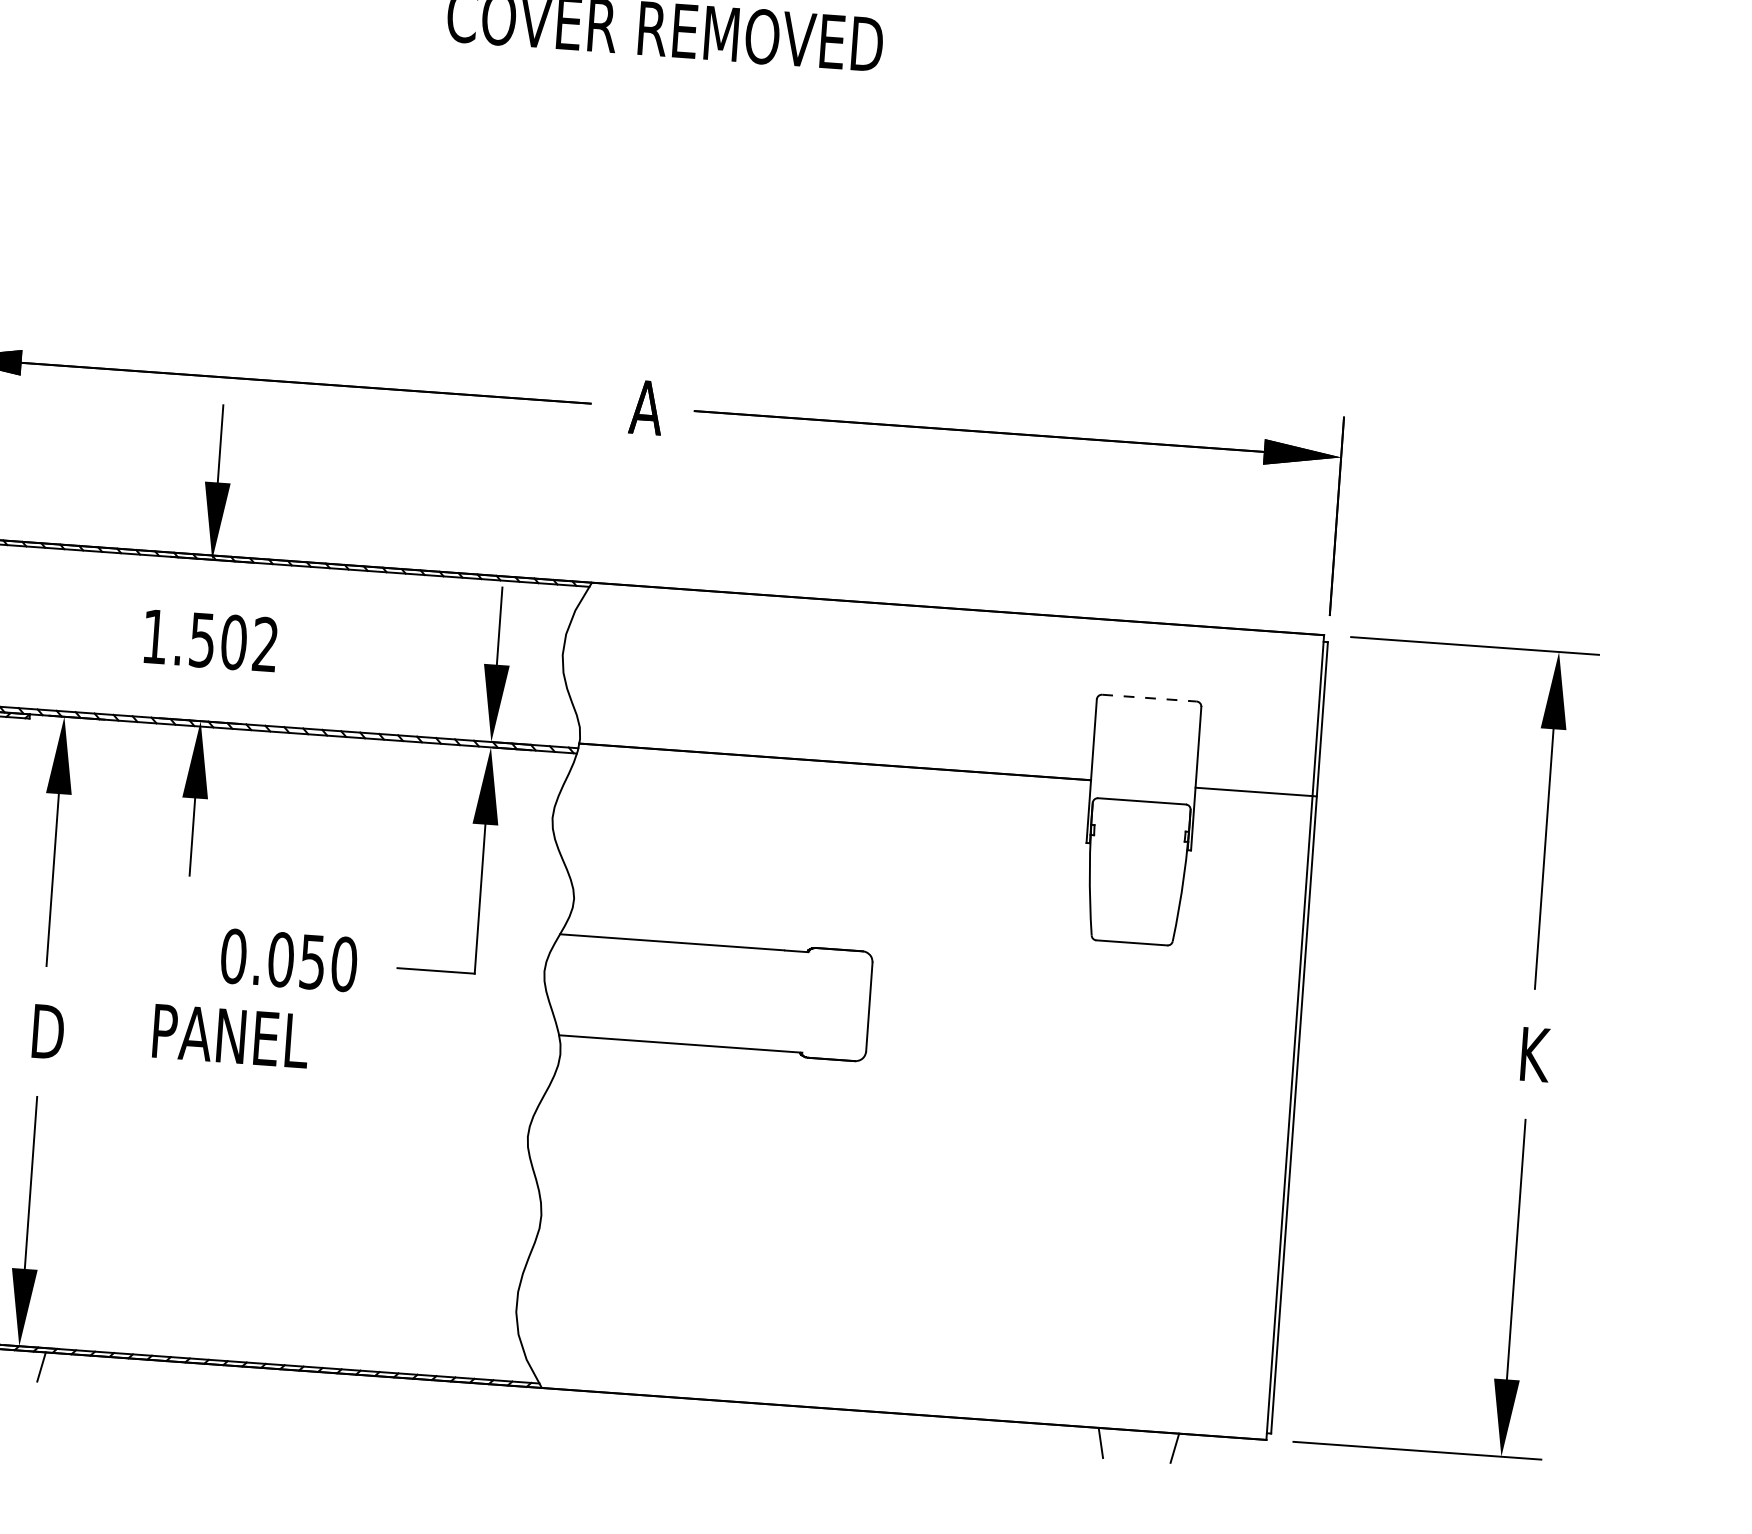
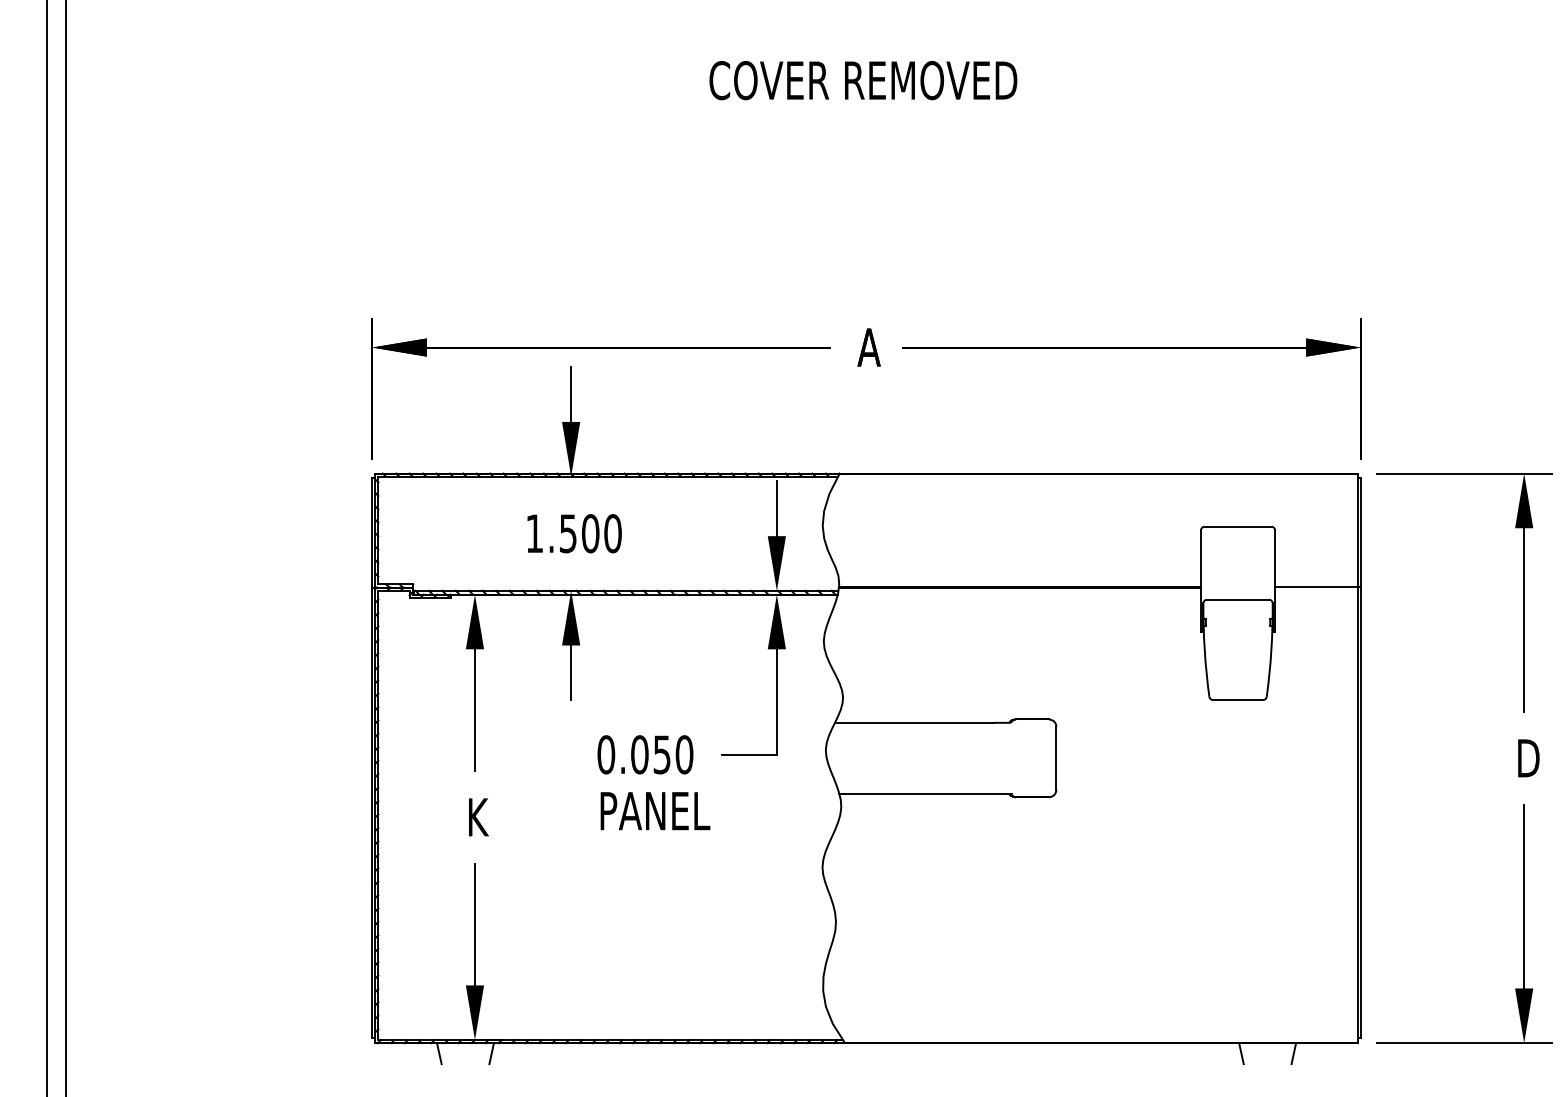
text: (264, 644) -> (612, 533), 1.502 -> 1.500
line: (1150, 697) -> (1238, 526), dashed -> solid
text: (51, 1032) -> (481, 817), D -> K
text: (231, 1036) -> (655, 811), moved
text: (1539, 1055) -> (1530, 758), K -> D

